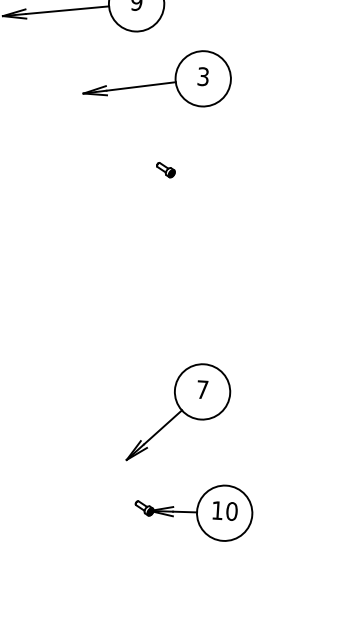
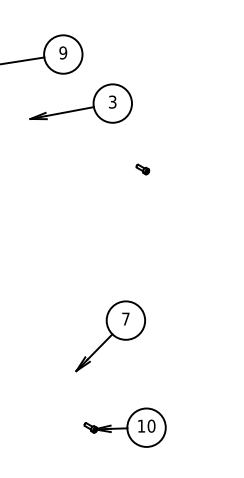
part: (165, 170) -> (142, 169), moved
part: (192, 510) -> (124, 427), moved

